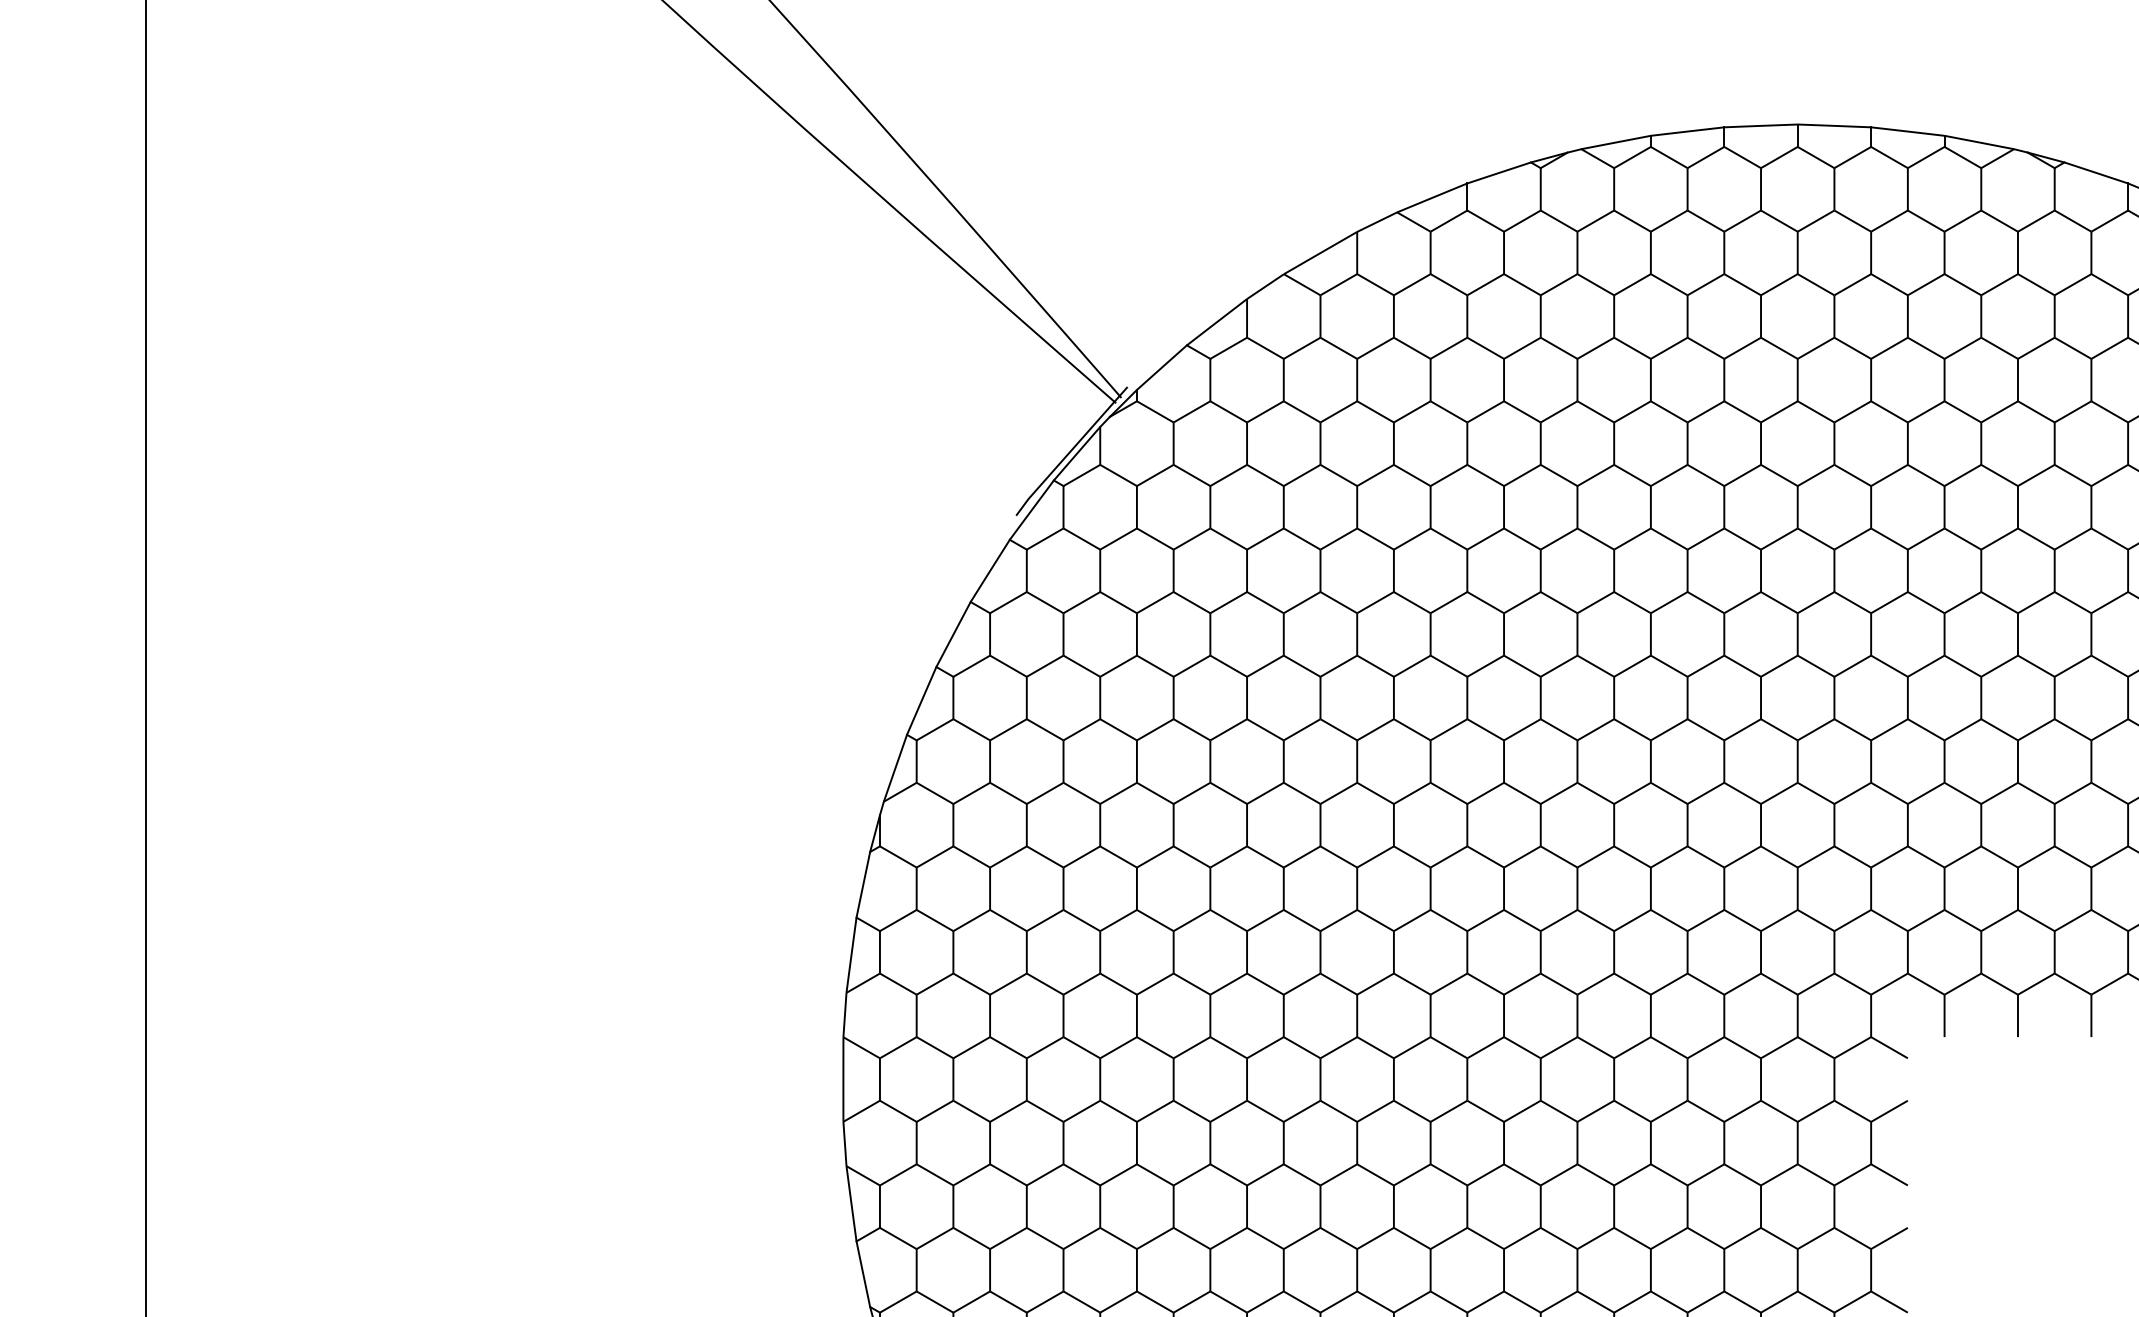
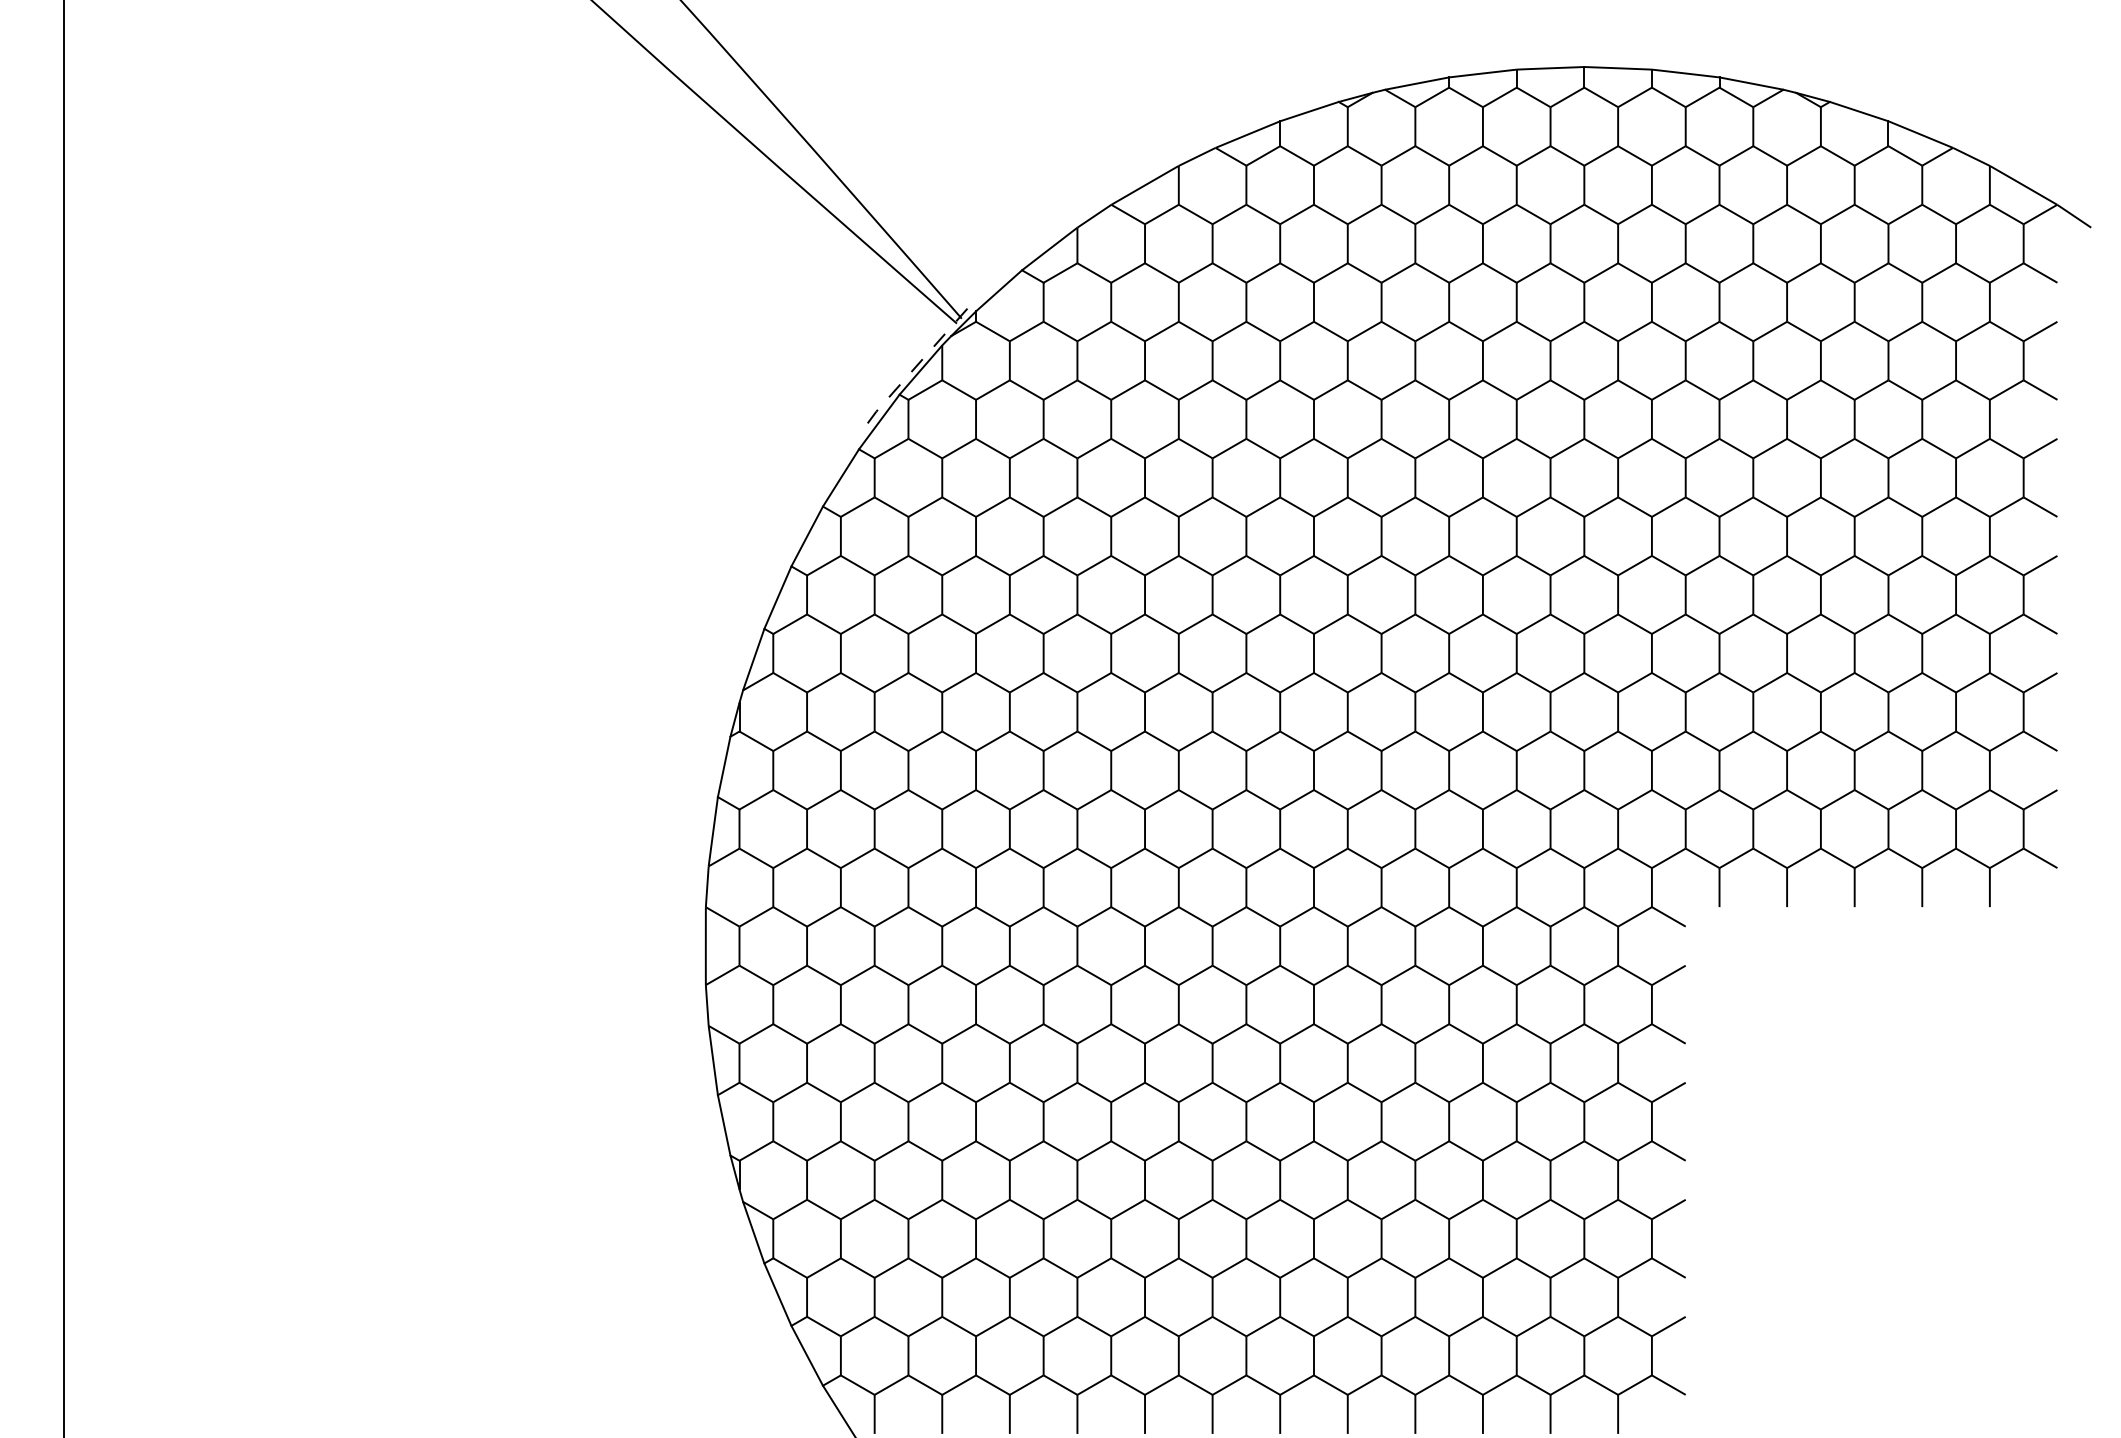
line: (1070, 452) -> (914, 368), solid -> dashed

